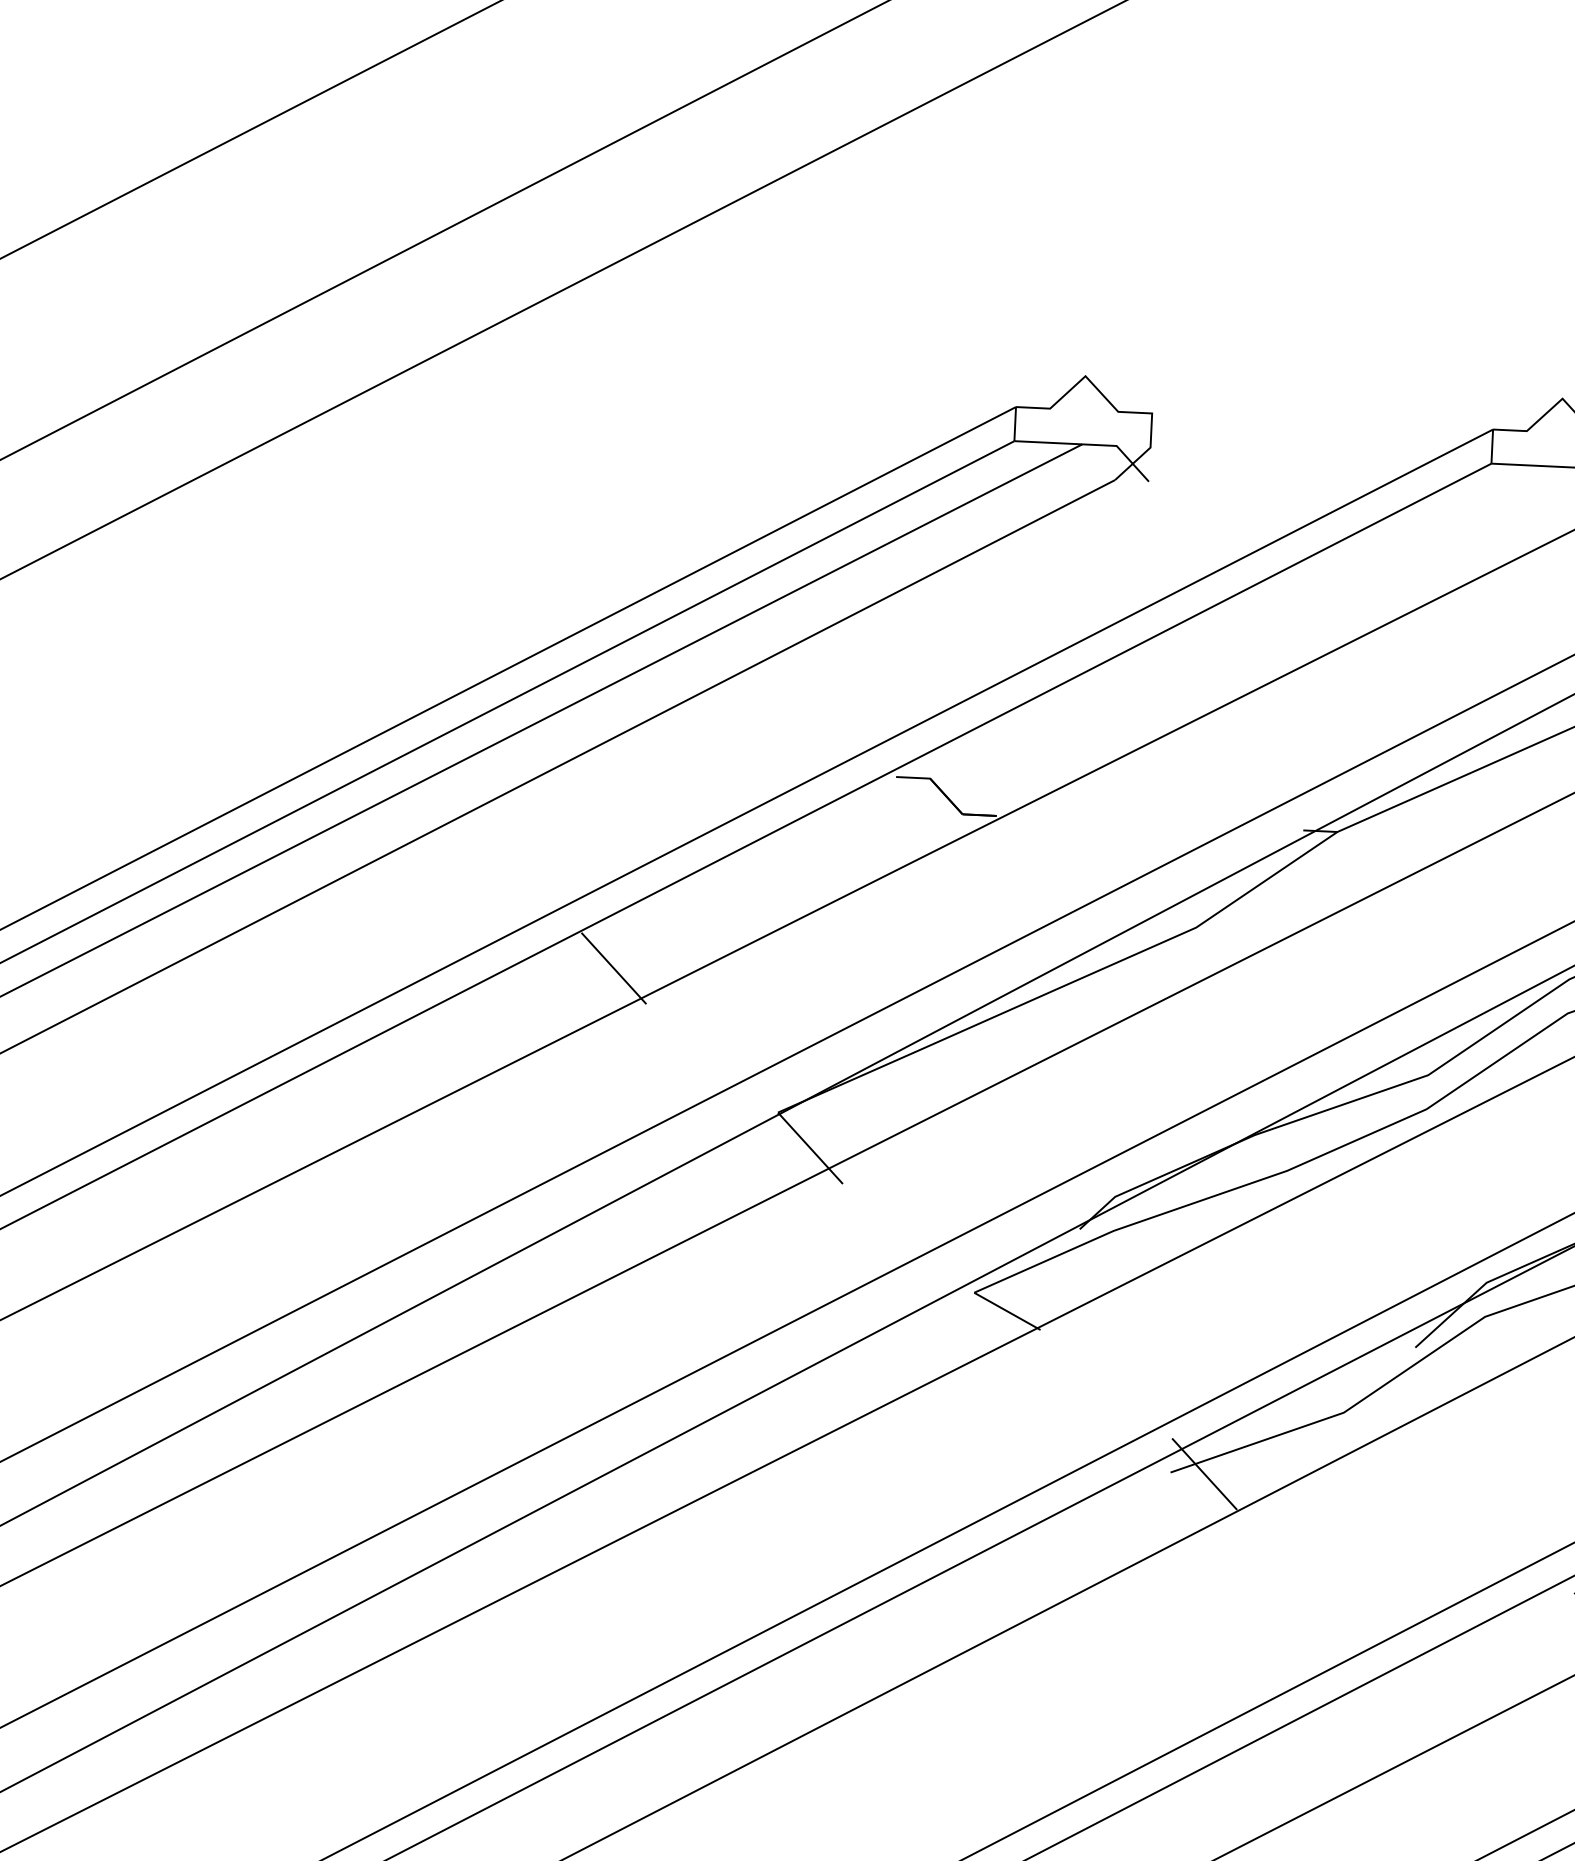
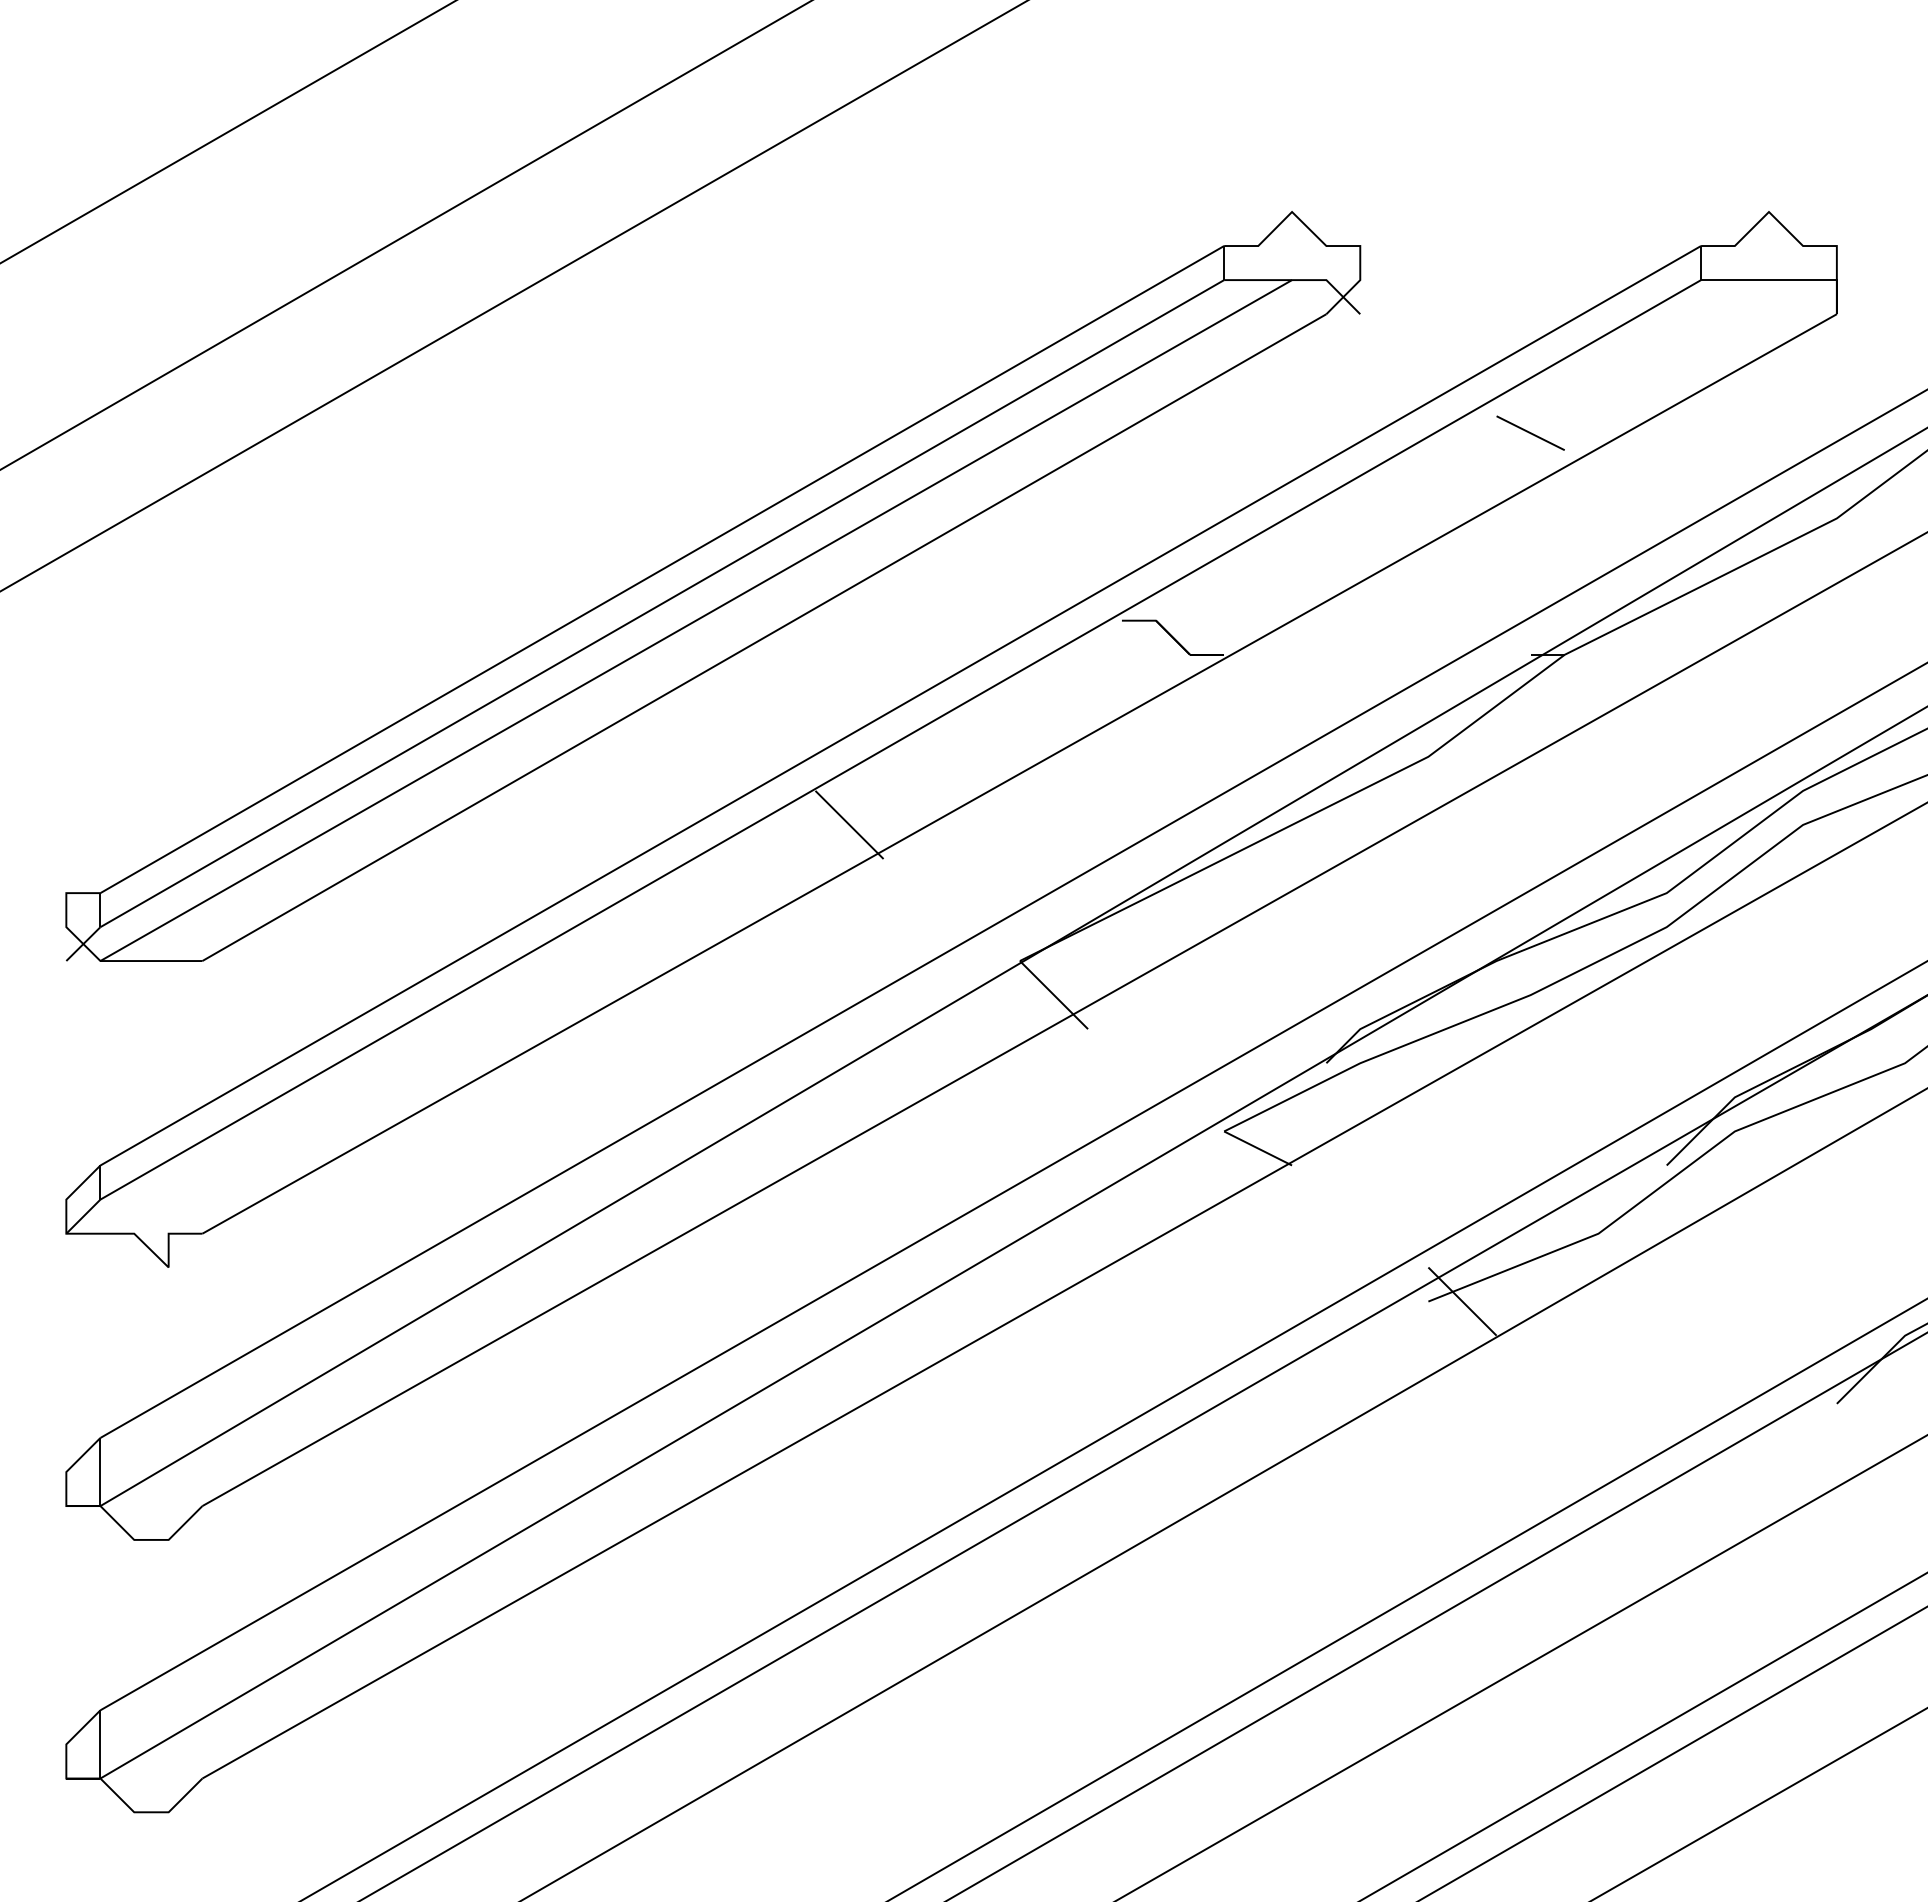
line: (1313, 608) -> (1530, 432), added

